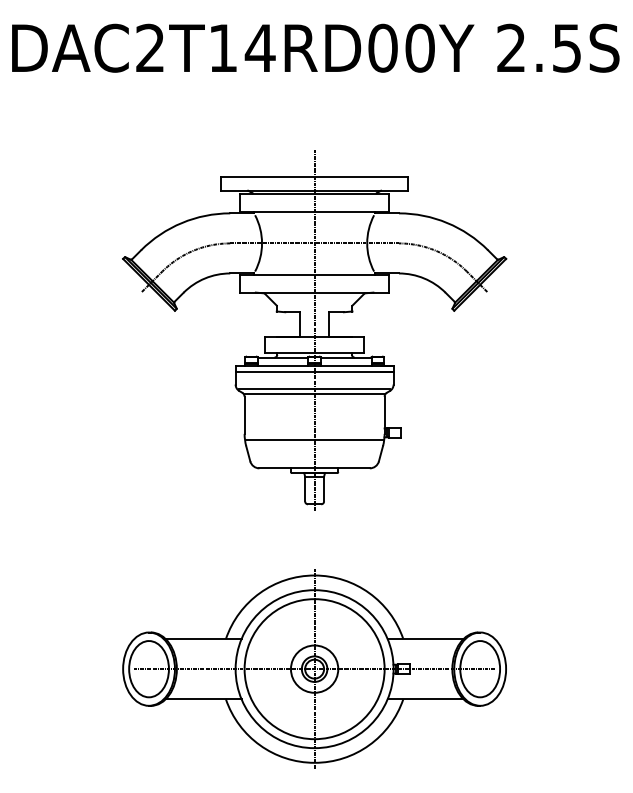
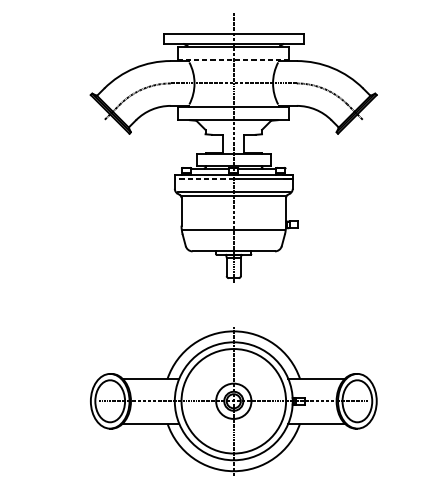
line: (314, 211) -> (233, 59), solid -> dashed
line: (275, 371) -> (204, 179), solid -> dashed

